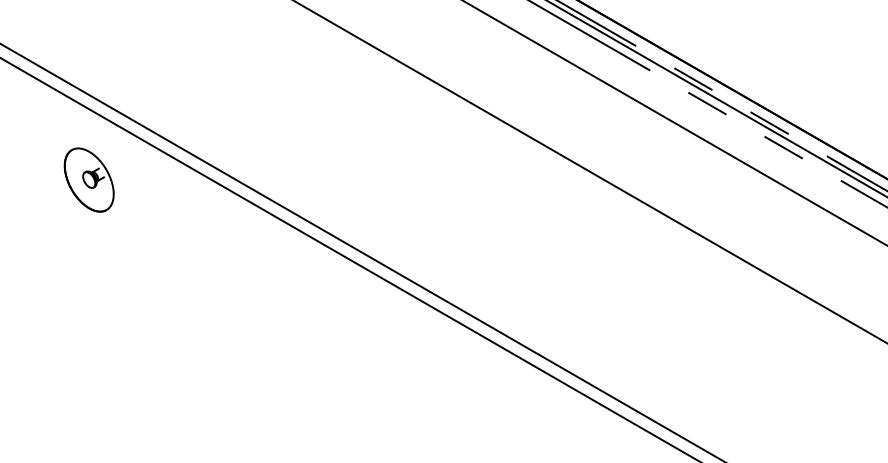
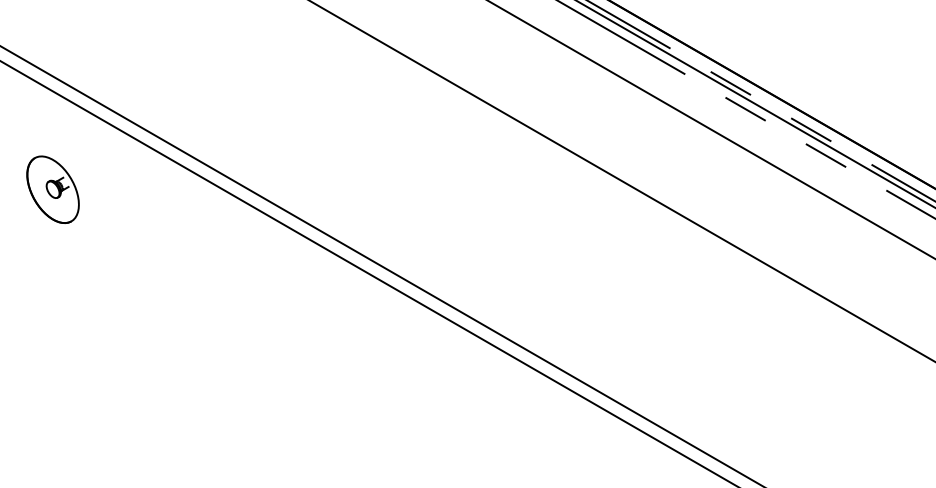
part: (88, 179) -> (52, 189), moved

